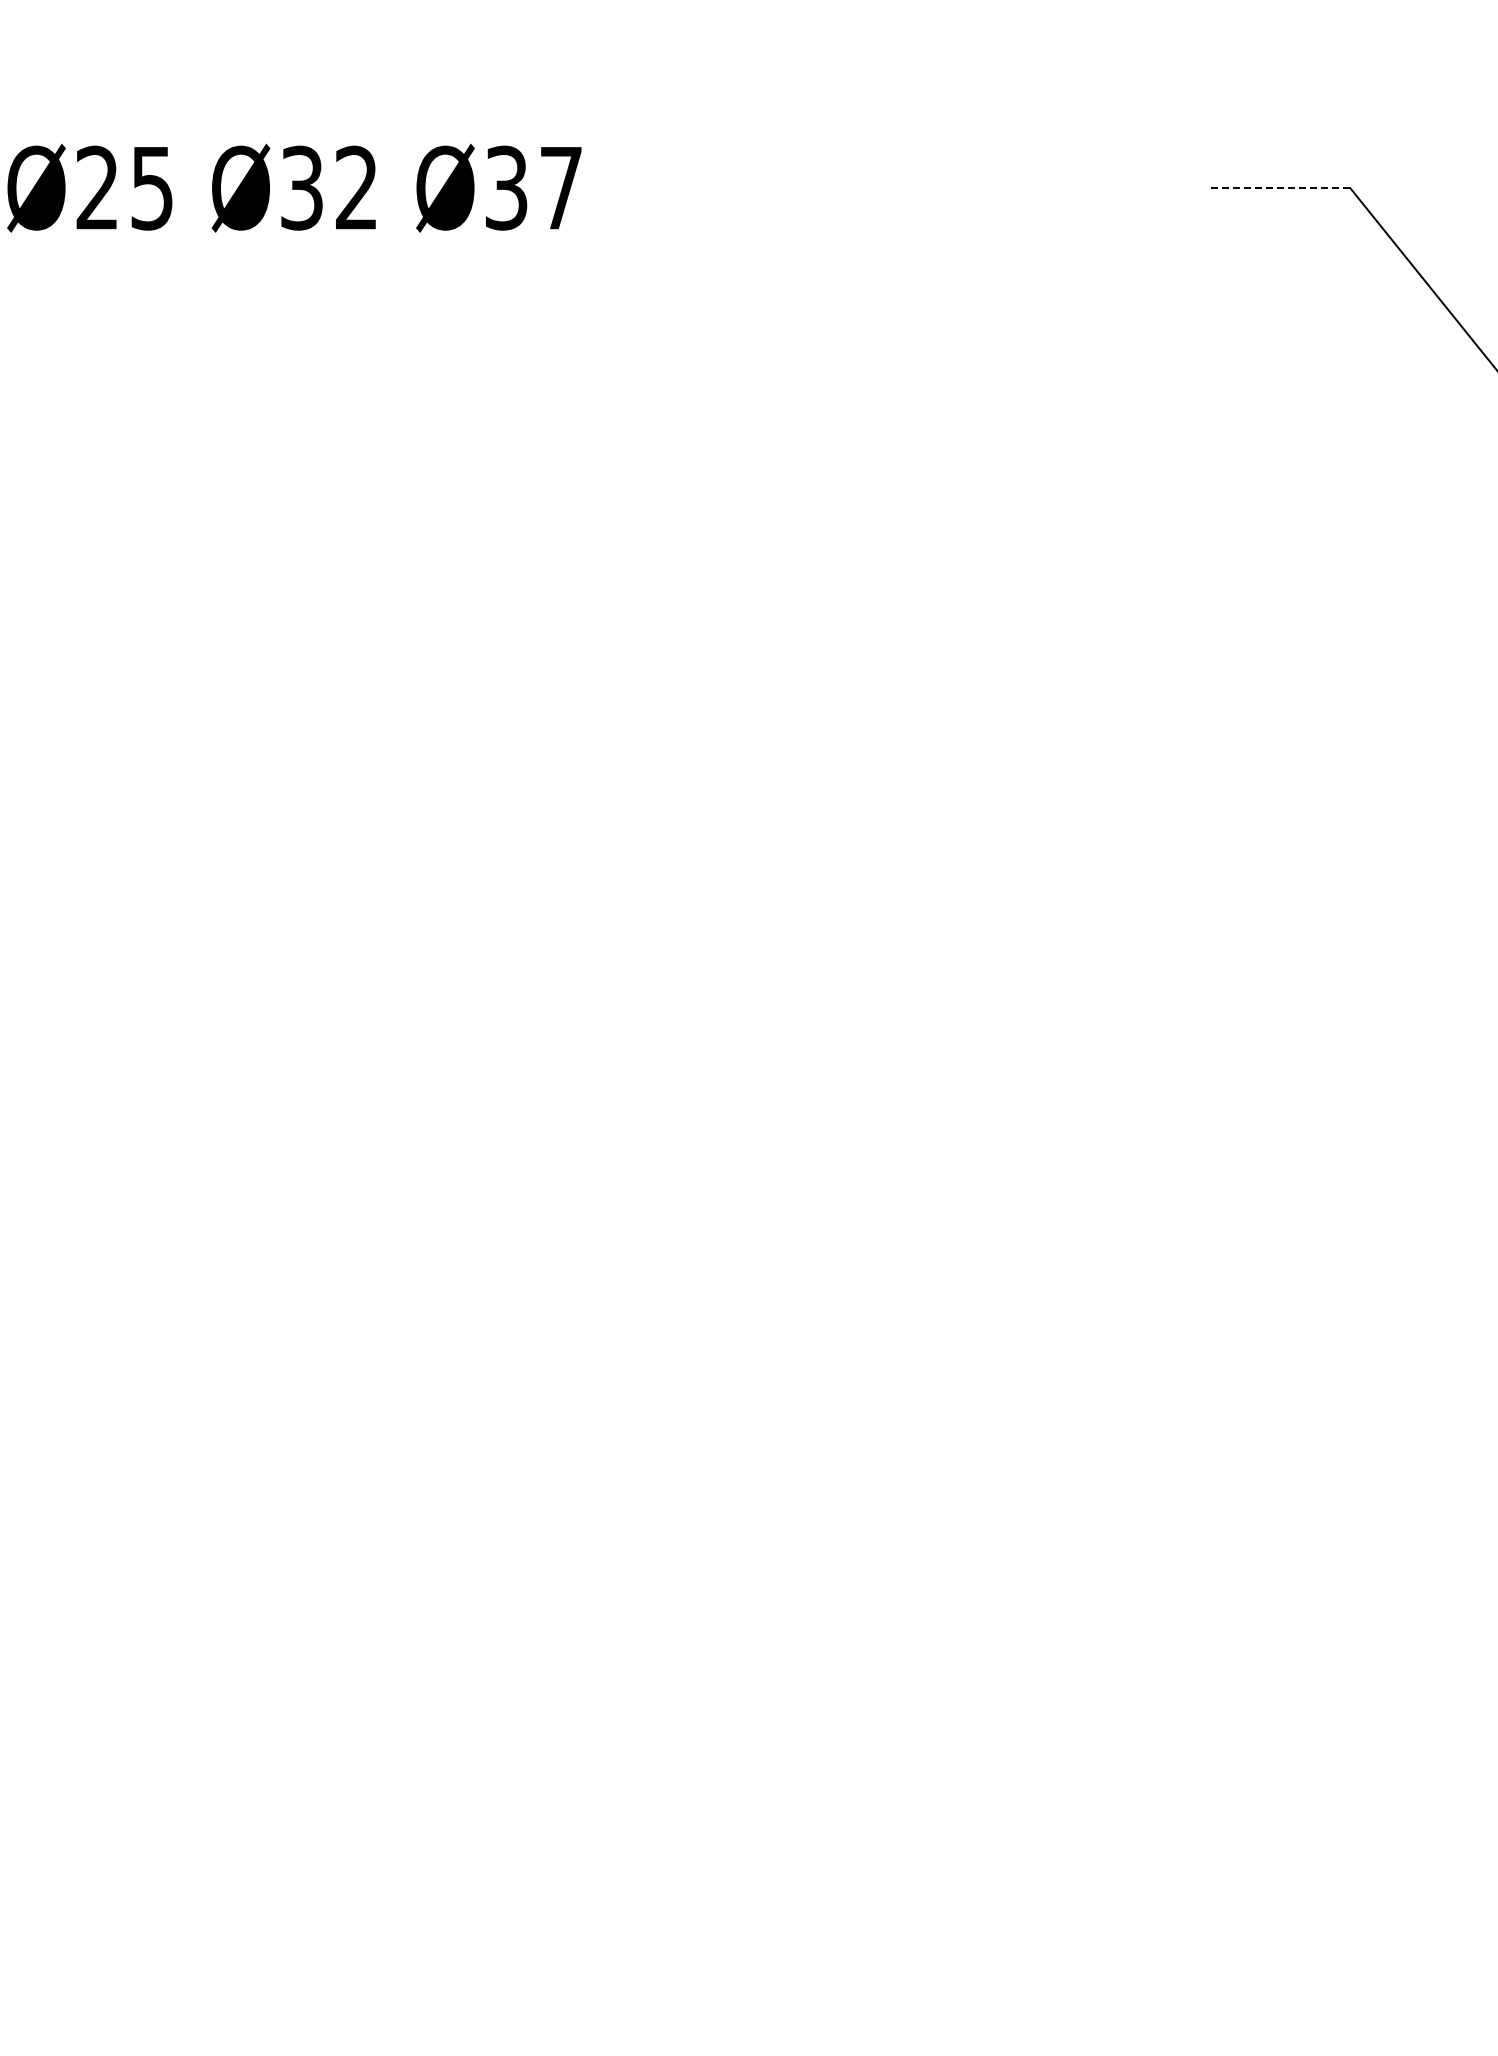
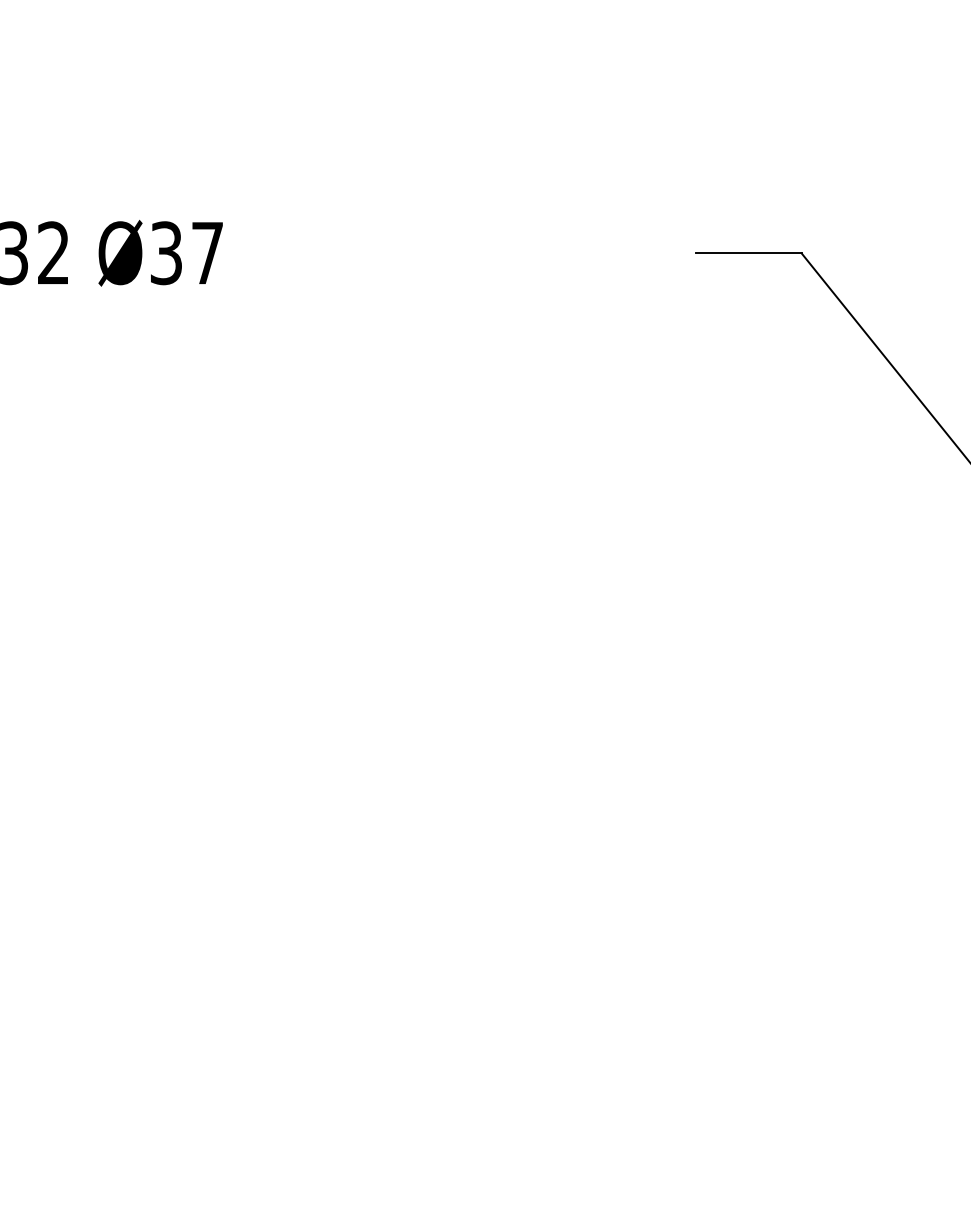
line: (1279, 188) -> (748, 253), dashed -> solid

